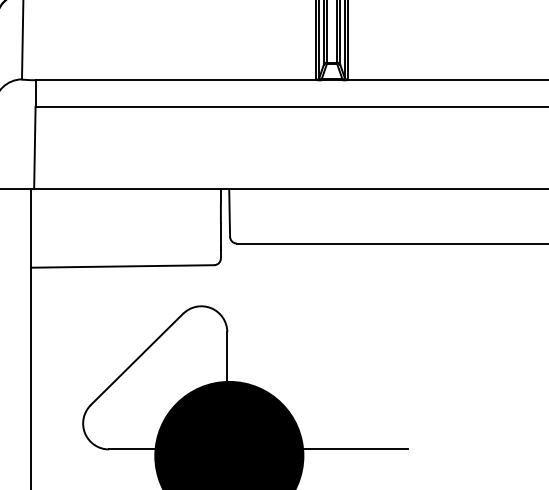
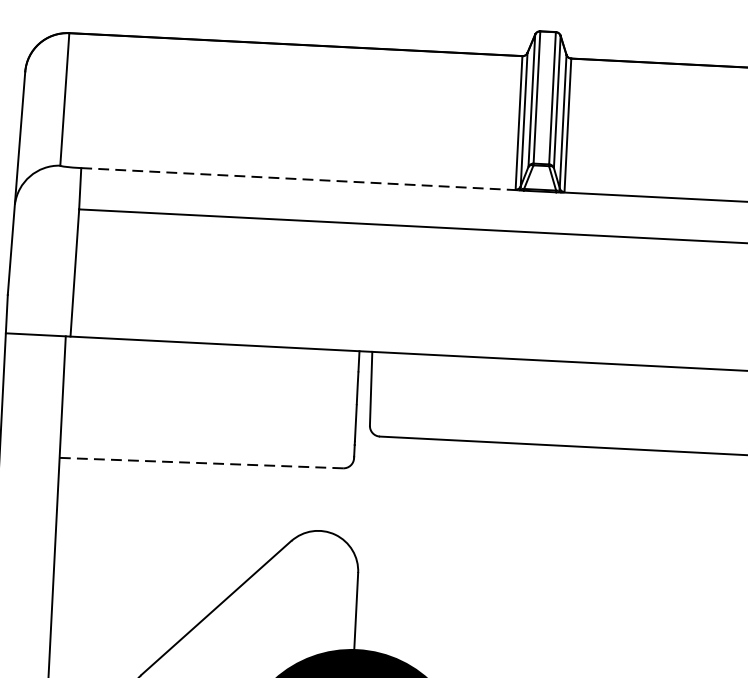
line: (177, 80) -> (300, 179), solid -> dashed
line: (122, 266) -> (201, 463), solid -> dashed

